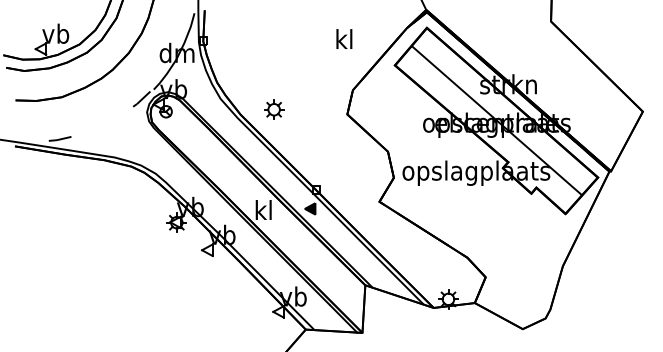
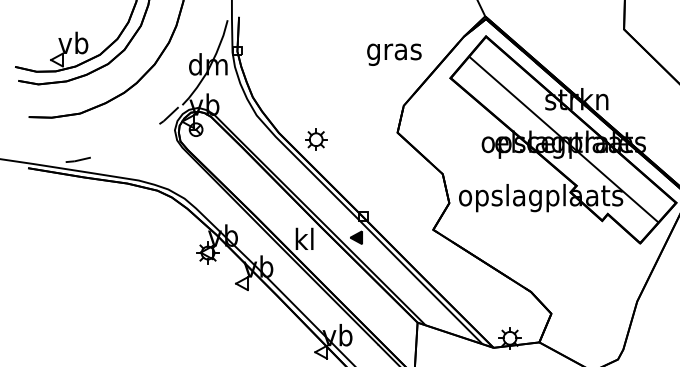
text: (344, 41) -> (394, 51), kl -> gras
part: (274, 109) -> (316, 139), moved

